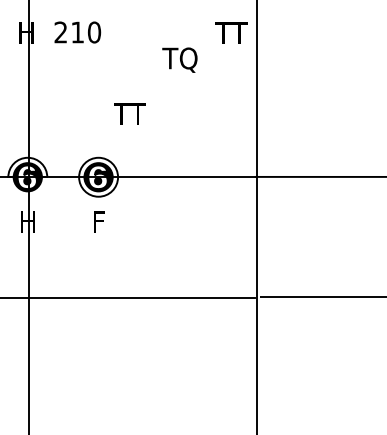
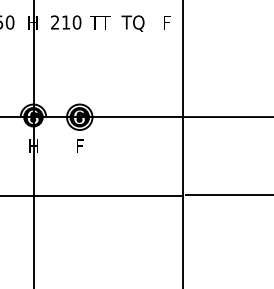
text: (231, 32) -> (166, 22), TT -> F
text: (179, 59) -> (132, 23), moved
text: (130, 113) -> (100, 22), moved

